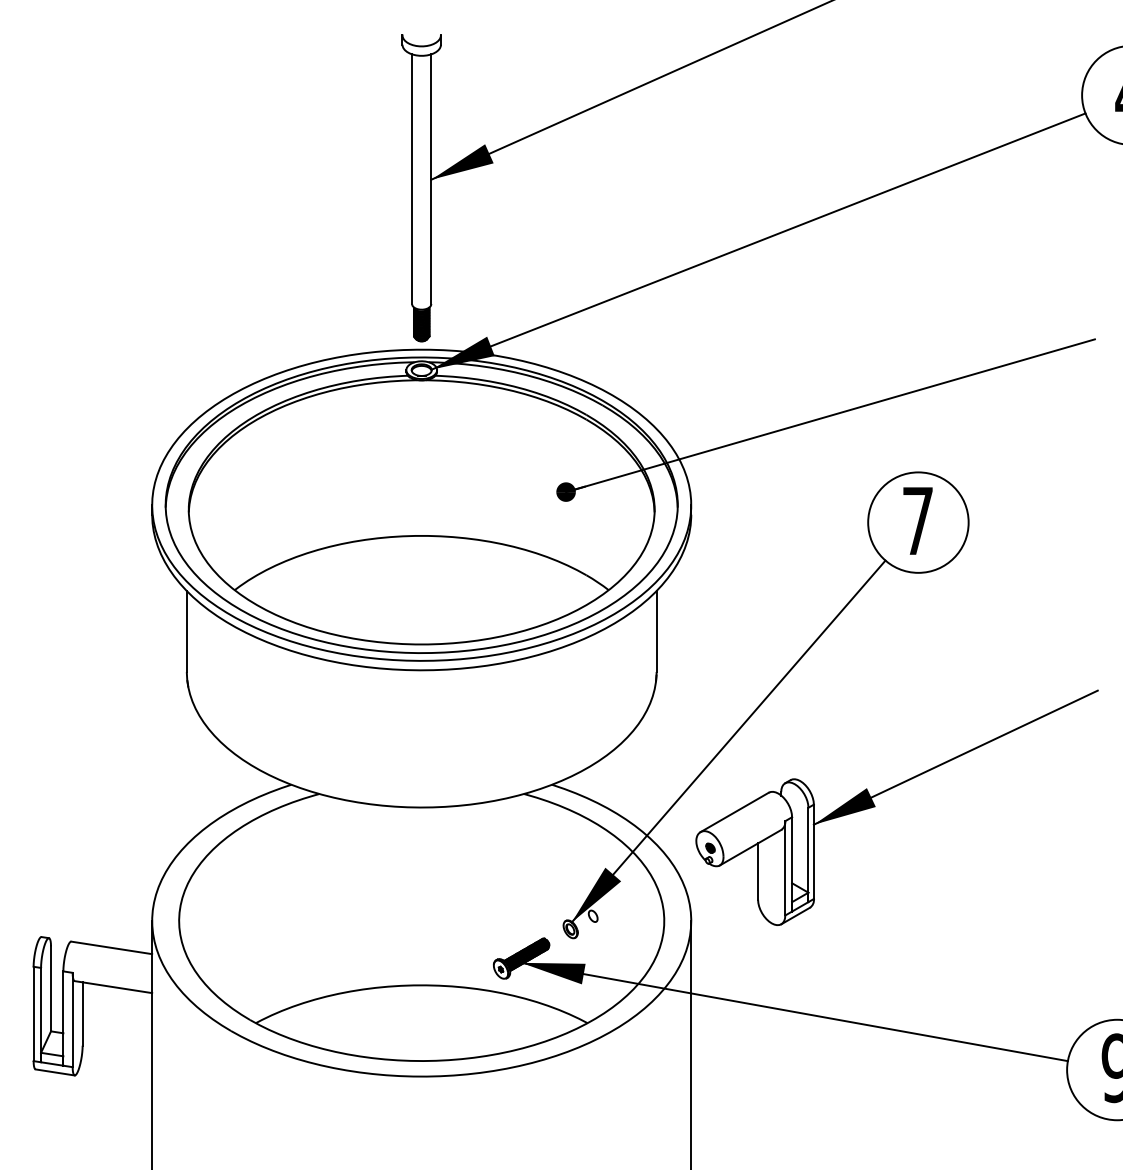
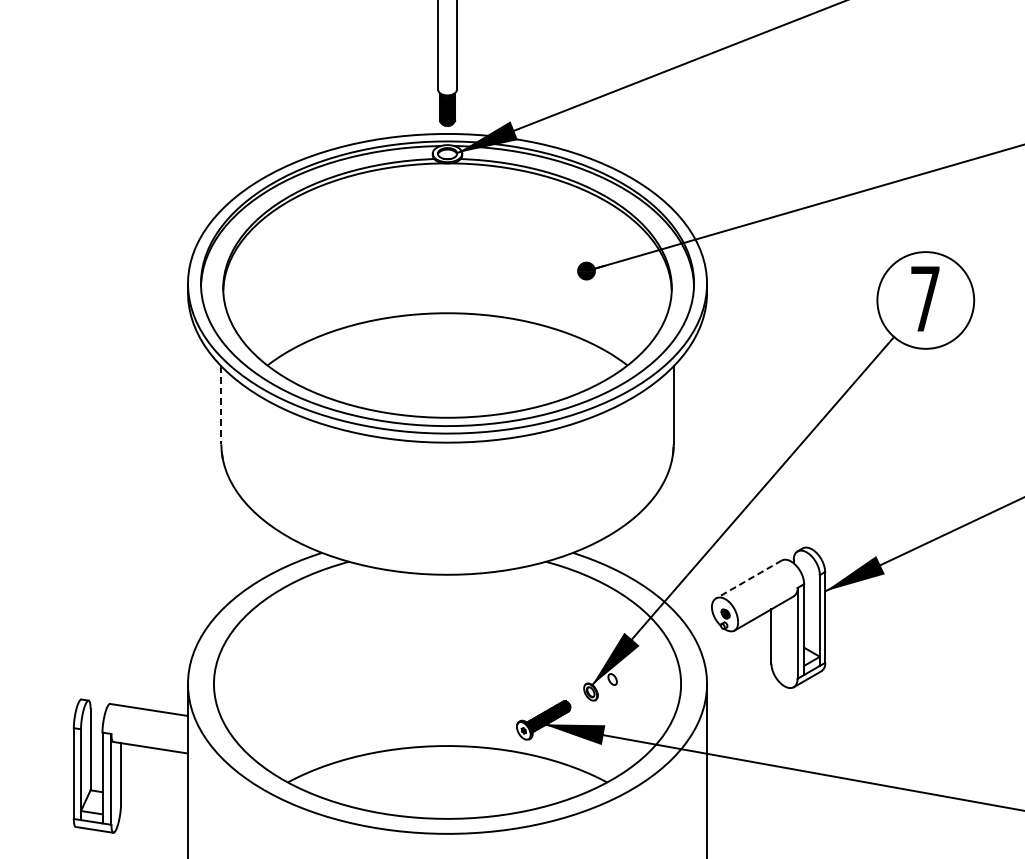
line: (186, 632) -> (221, 406), solid -> dashed
line: (734, 812) -> (748, 579), solid -> dashed

